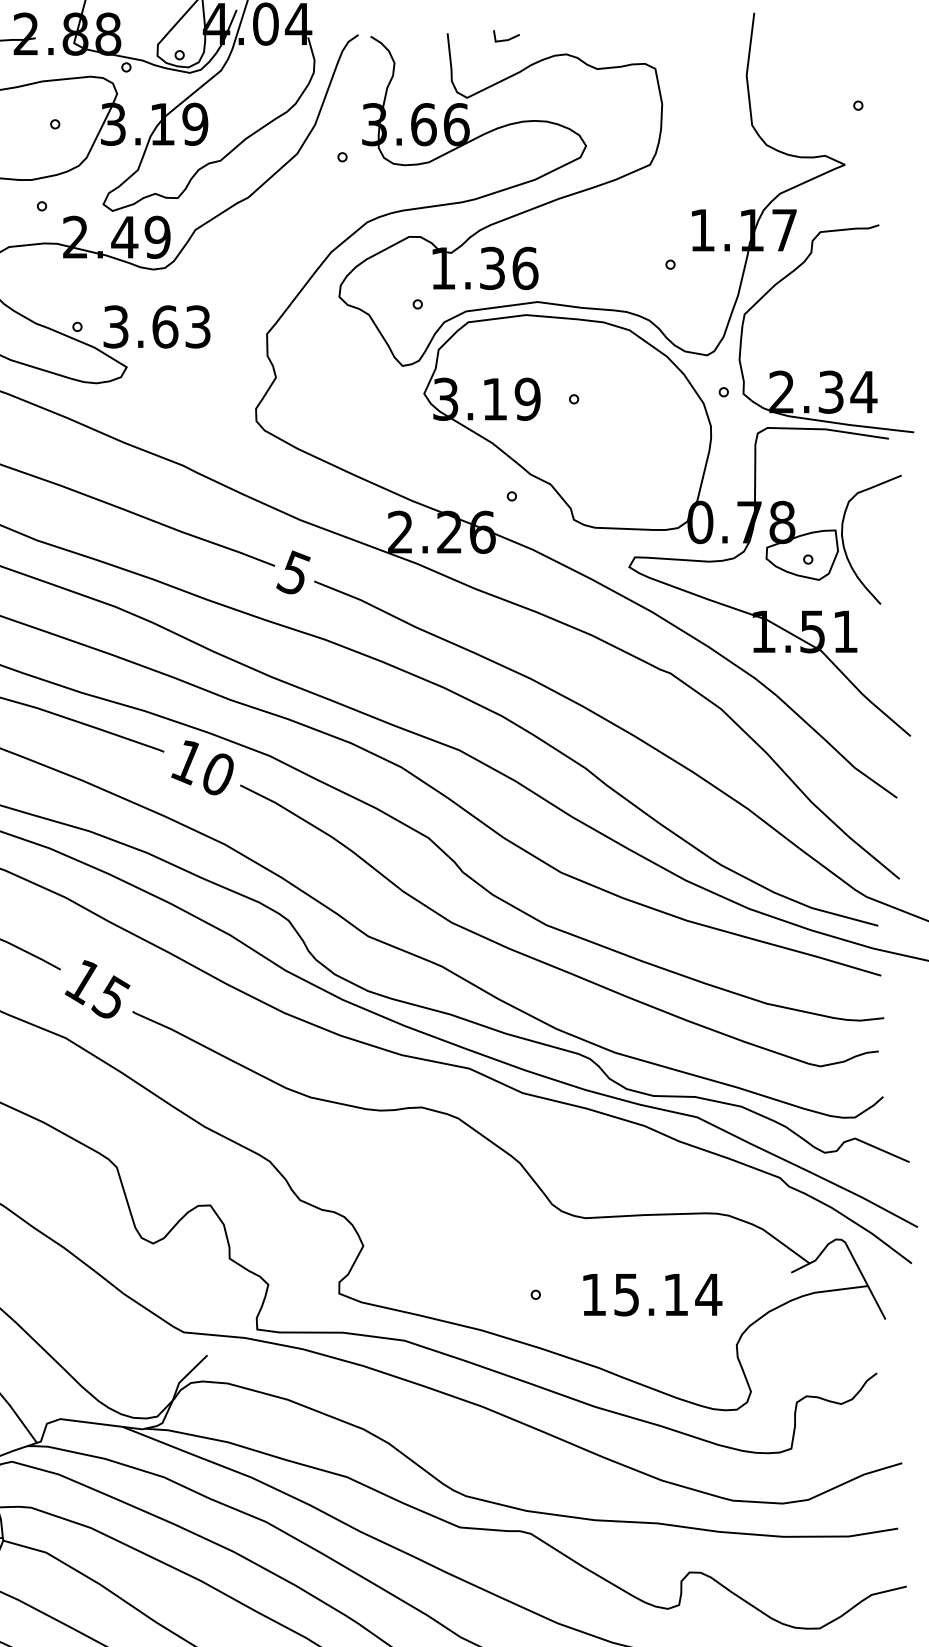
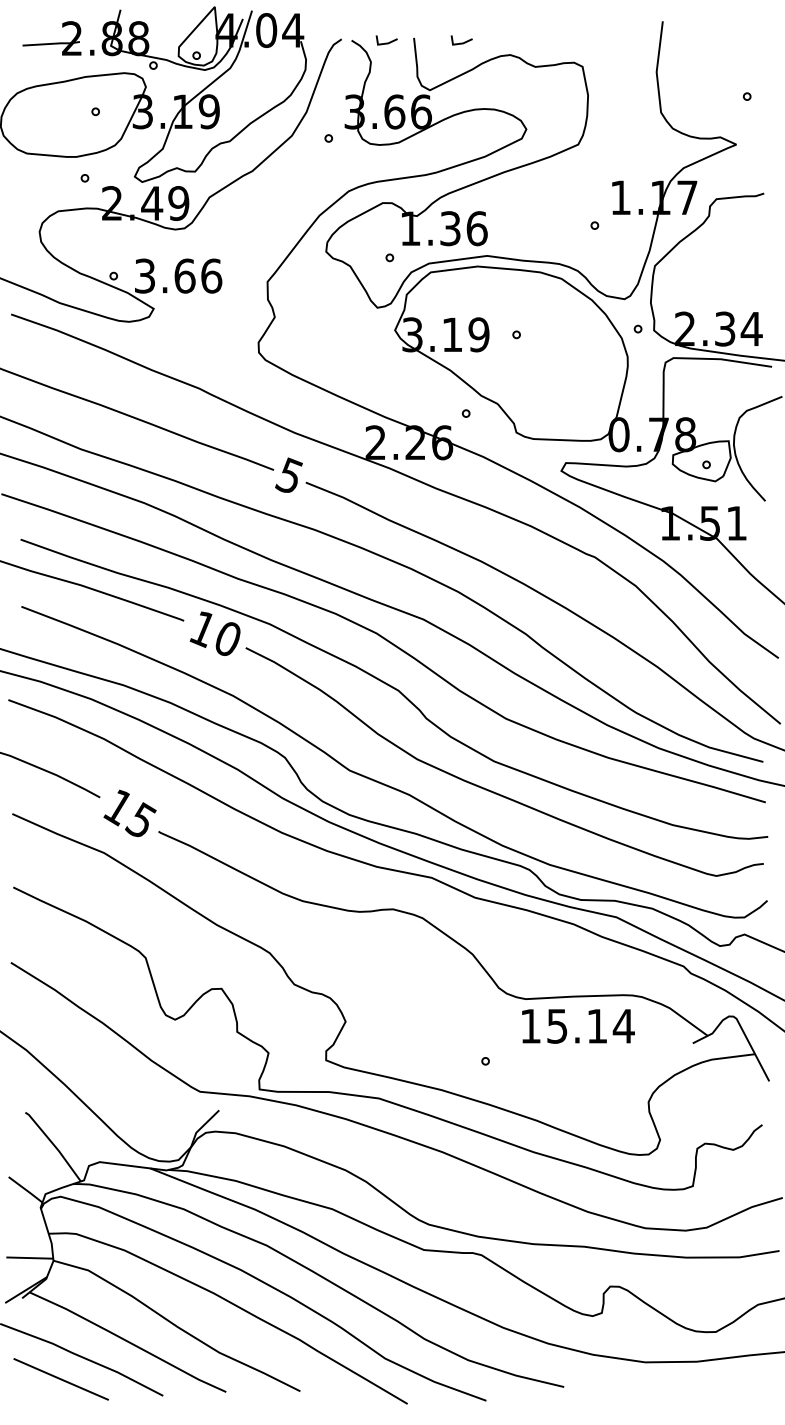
line: (413, 38) -> (386, 42), added
text: (197, 326) -> (211, 275), 3.63 -> 3.66
text: (652, 1295) -> (578, 1026), moved

